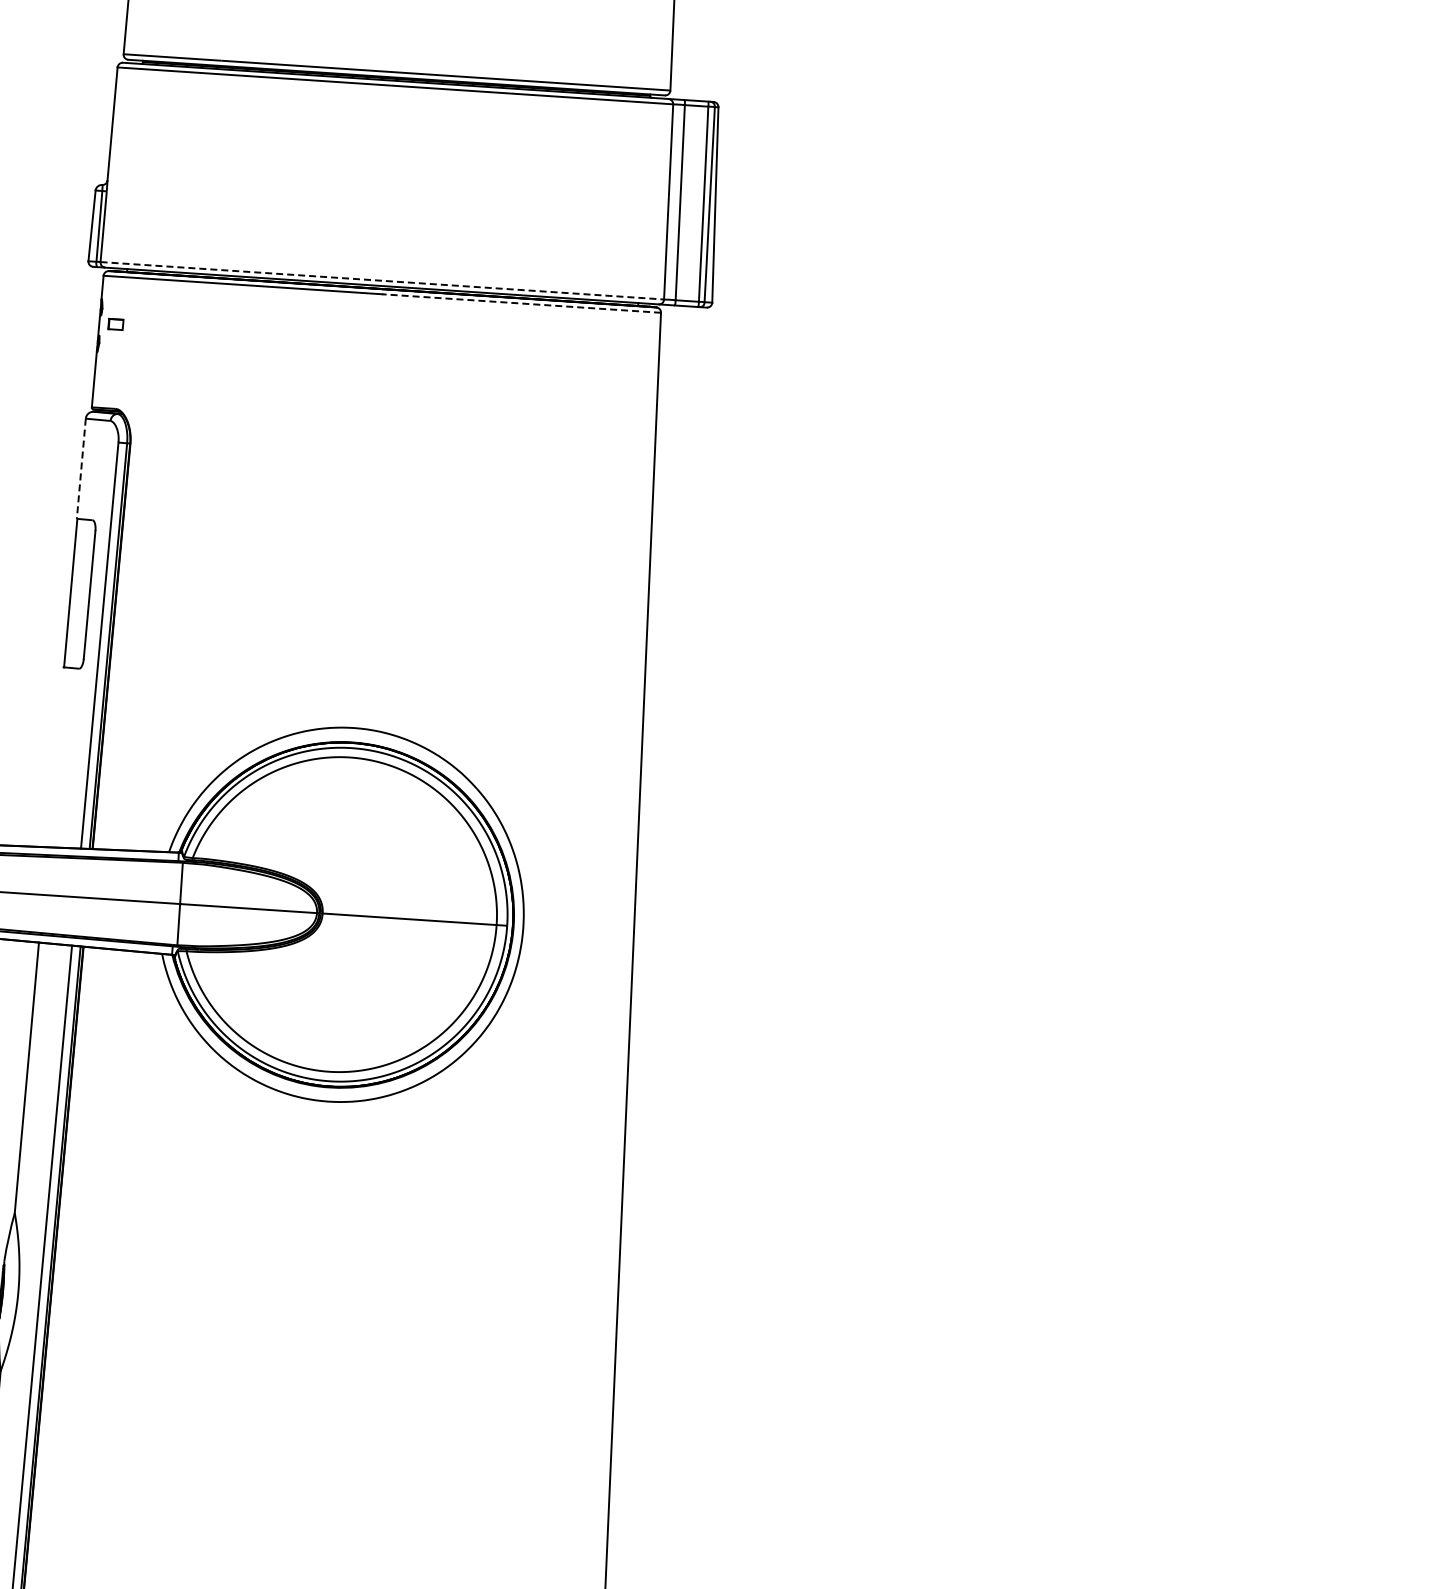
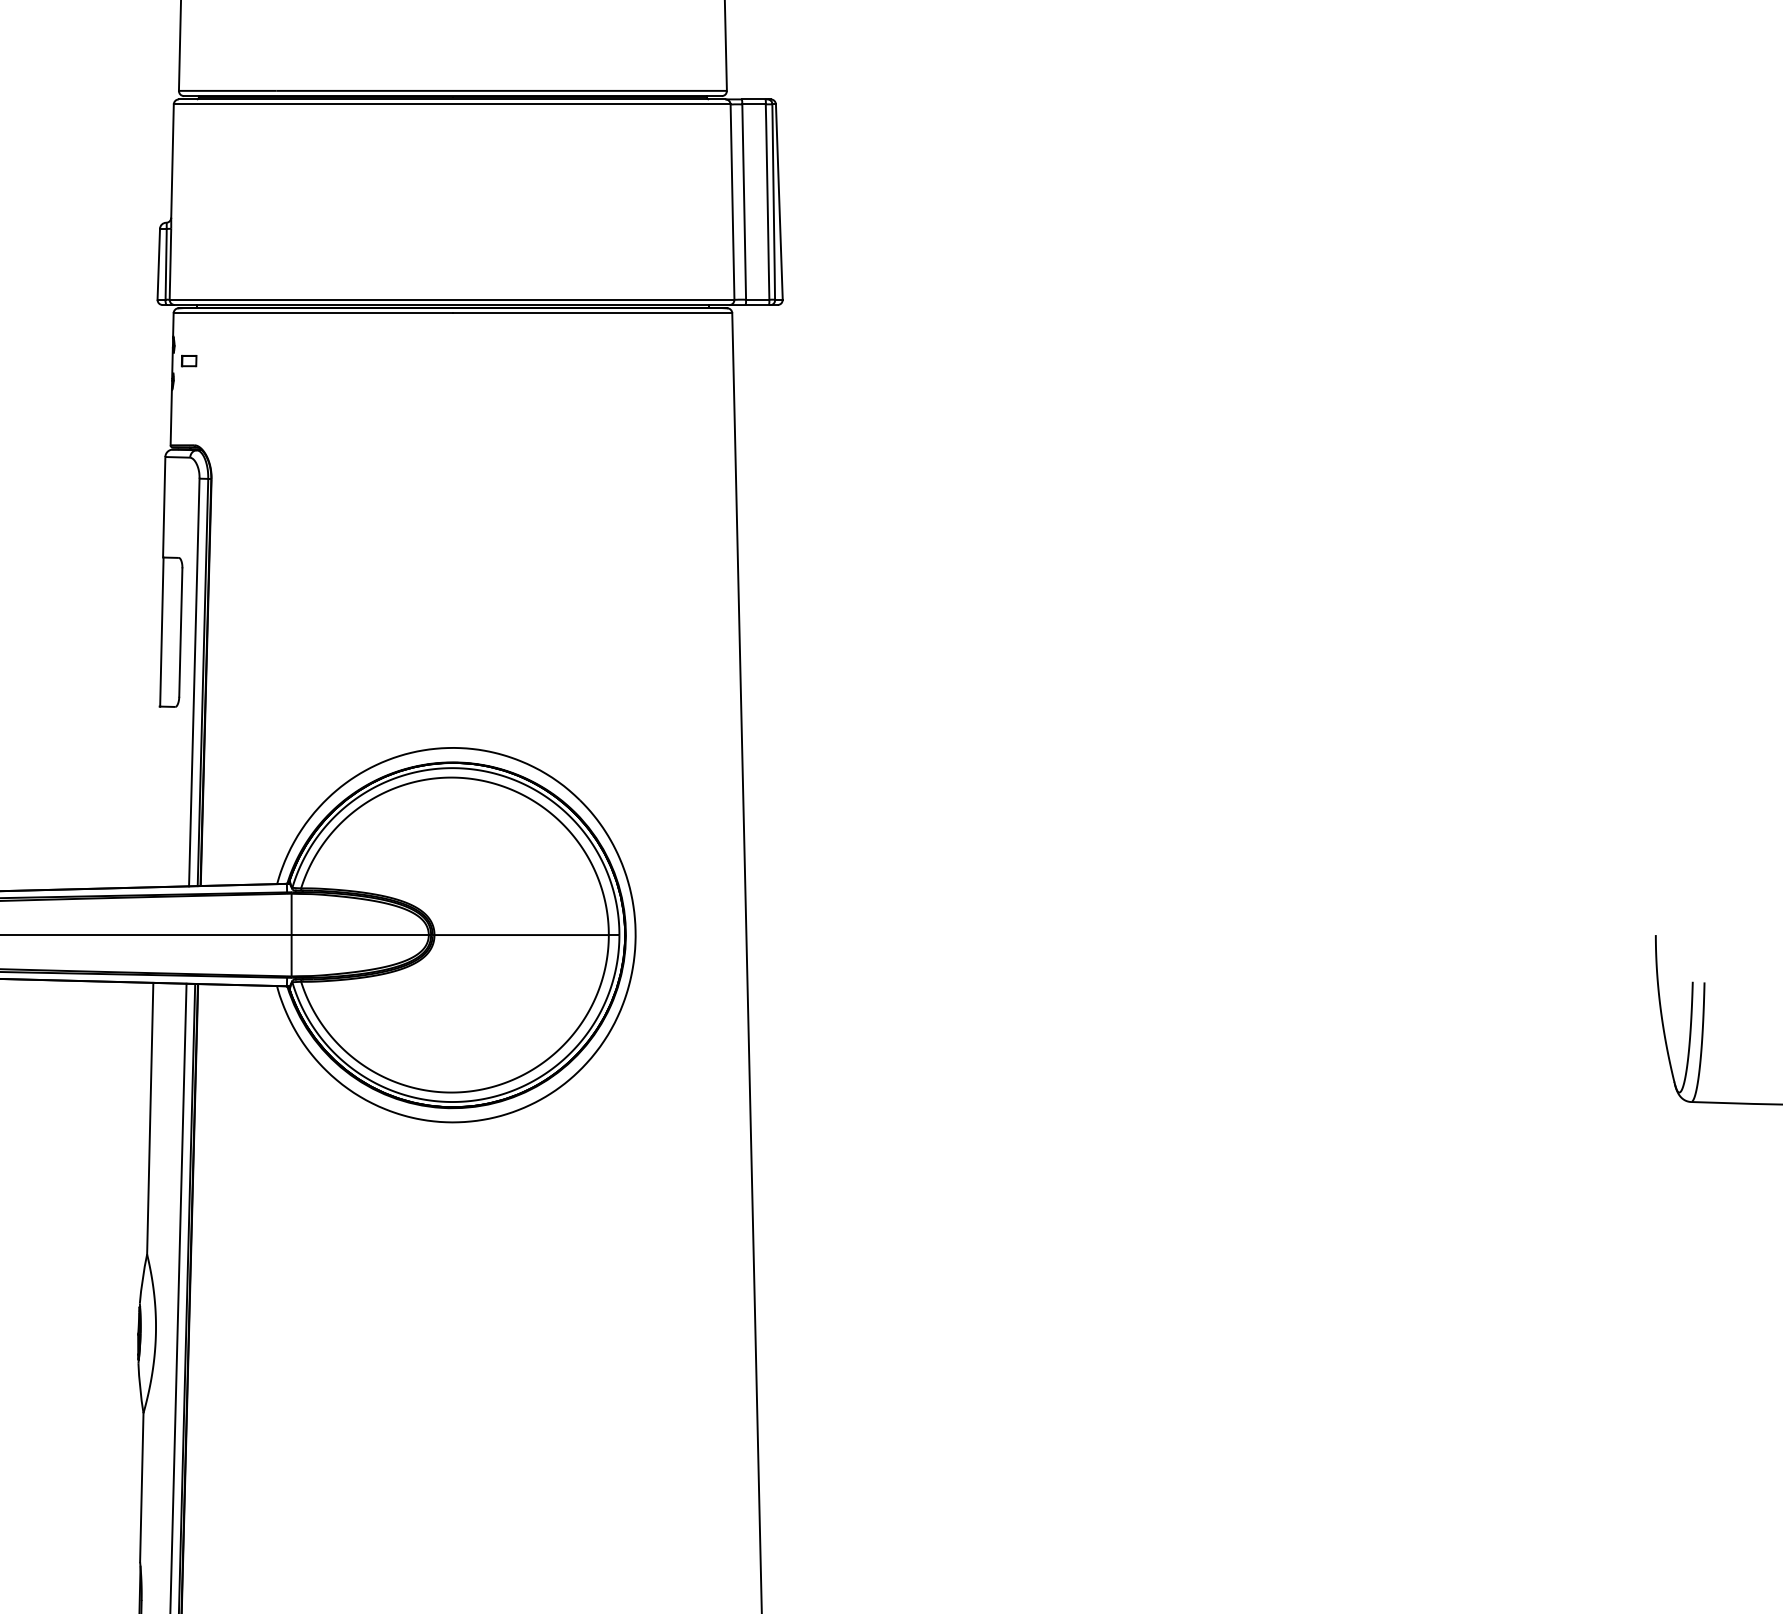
line: (382, 280) -> (452, 299), dashed -> solid
line: (521, 303) -> (592, 313), dashed -> solid
line: (81, 468) -> (164, 507), dashed -> solid

